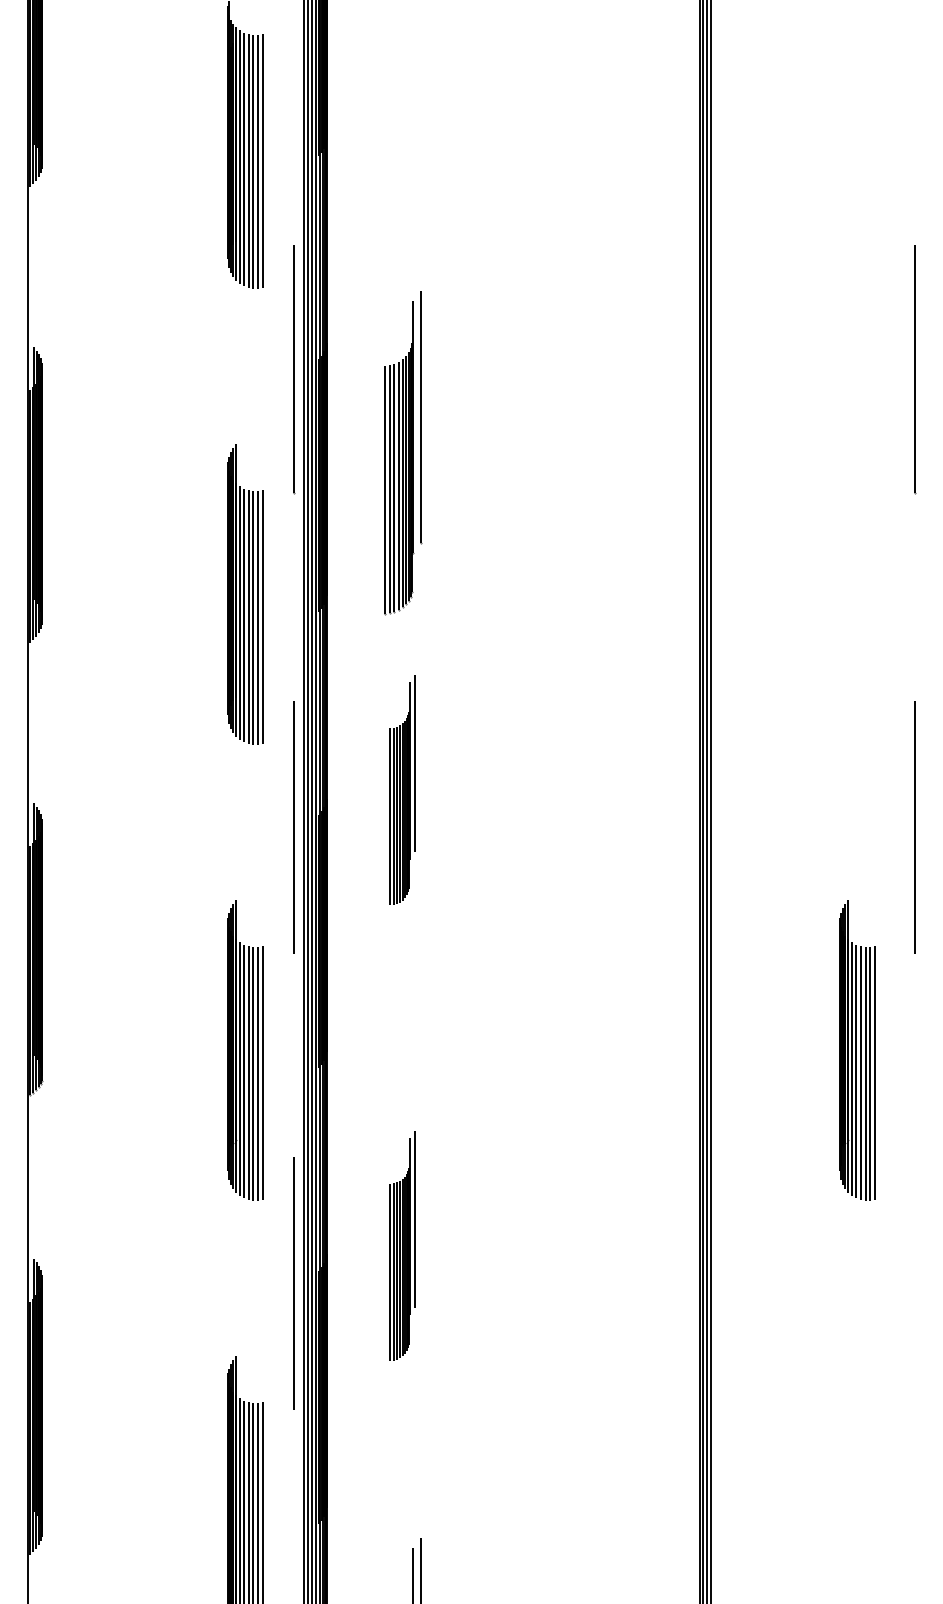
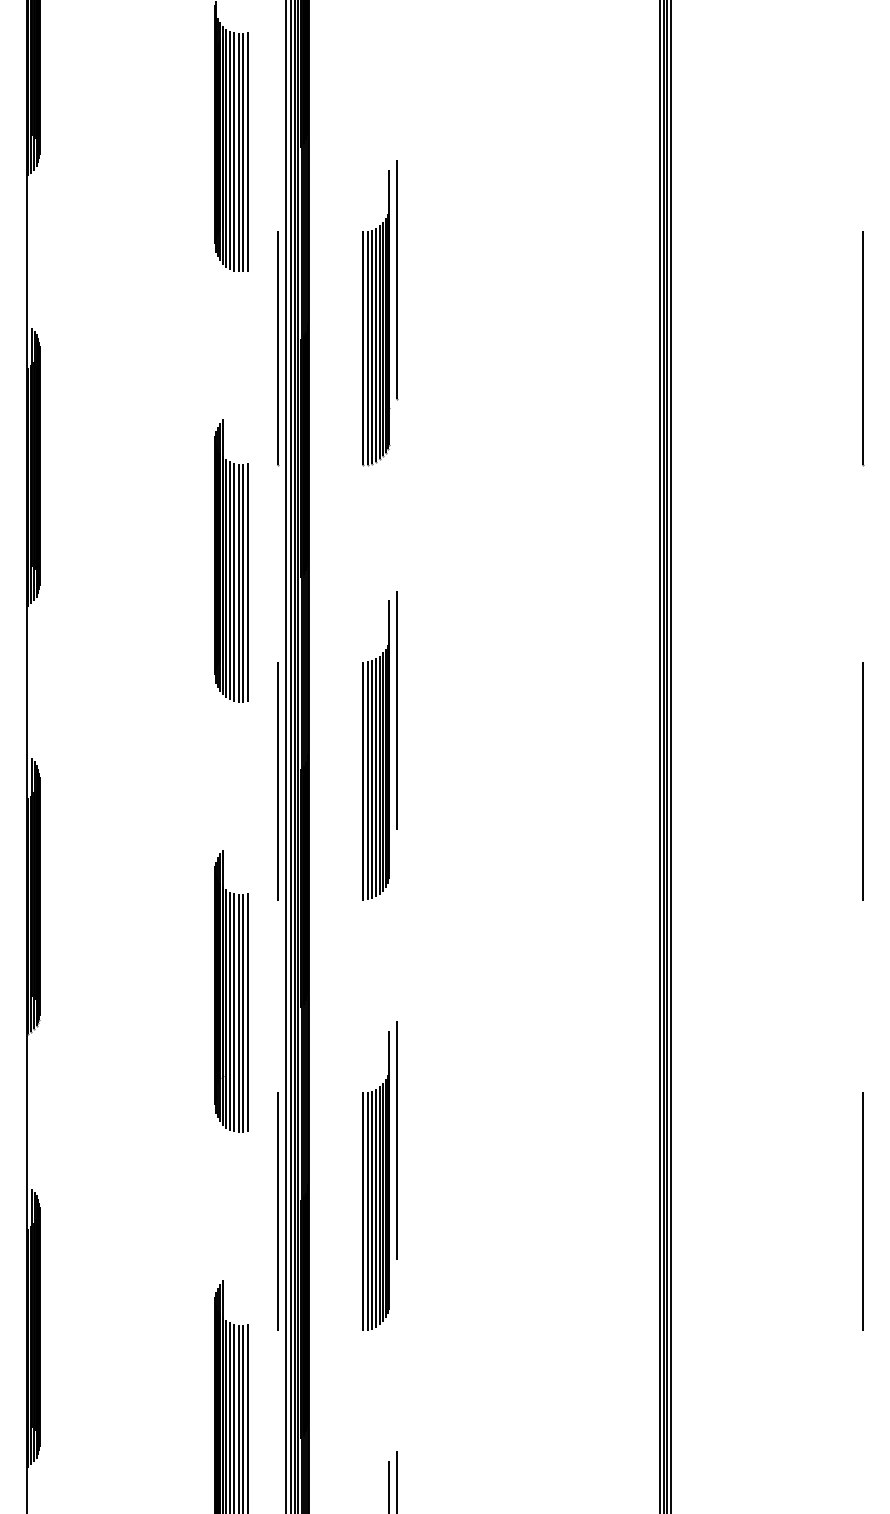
part: (403, 452) -> (380, 313), moved
part: (402, 789) -> (379, 745), size x1.43
part: (857, 1050) -> (809, 991), removed
part: (402, 1245) -> (379, 1175), size x1.43
line: (914, 1283) -> (863, 1211), added

